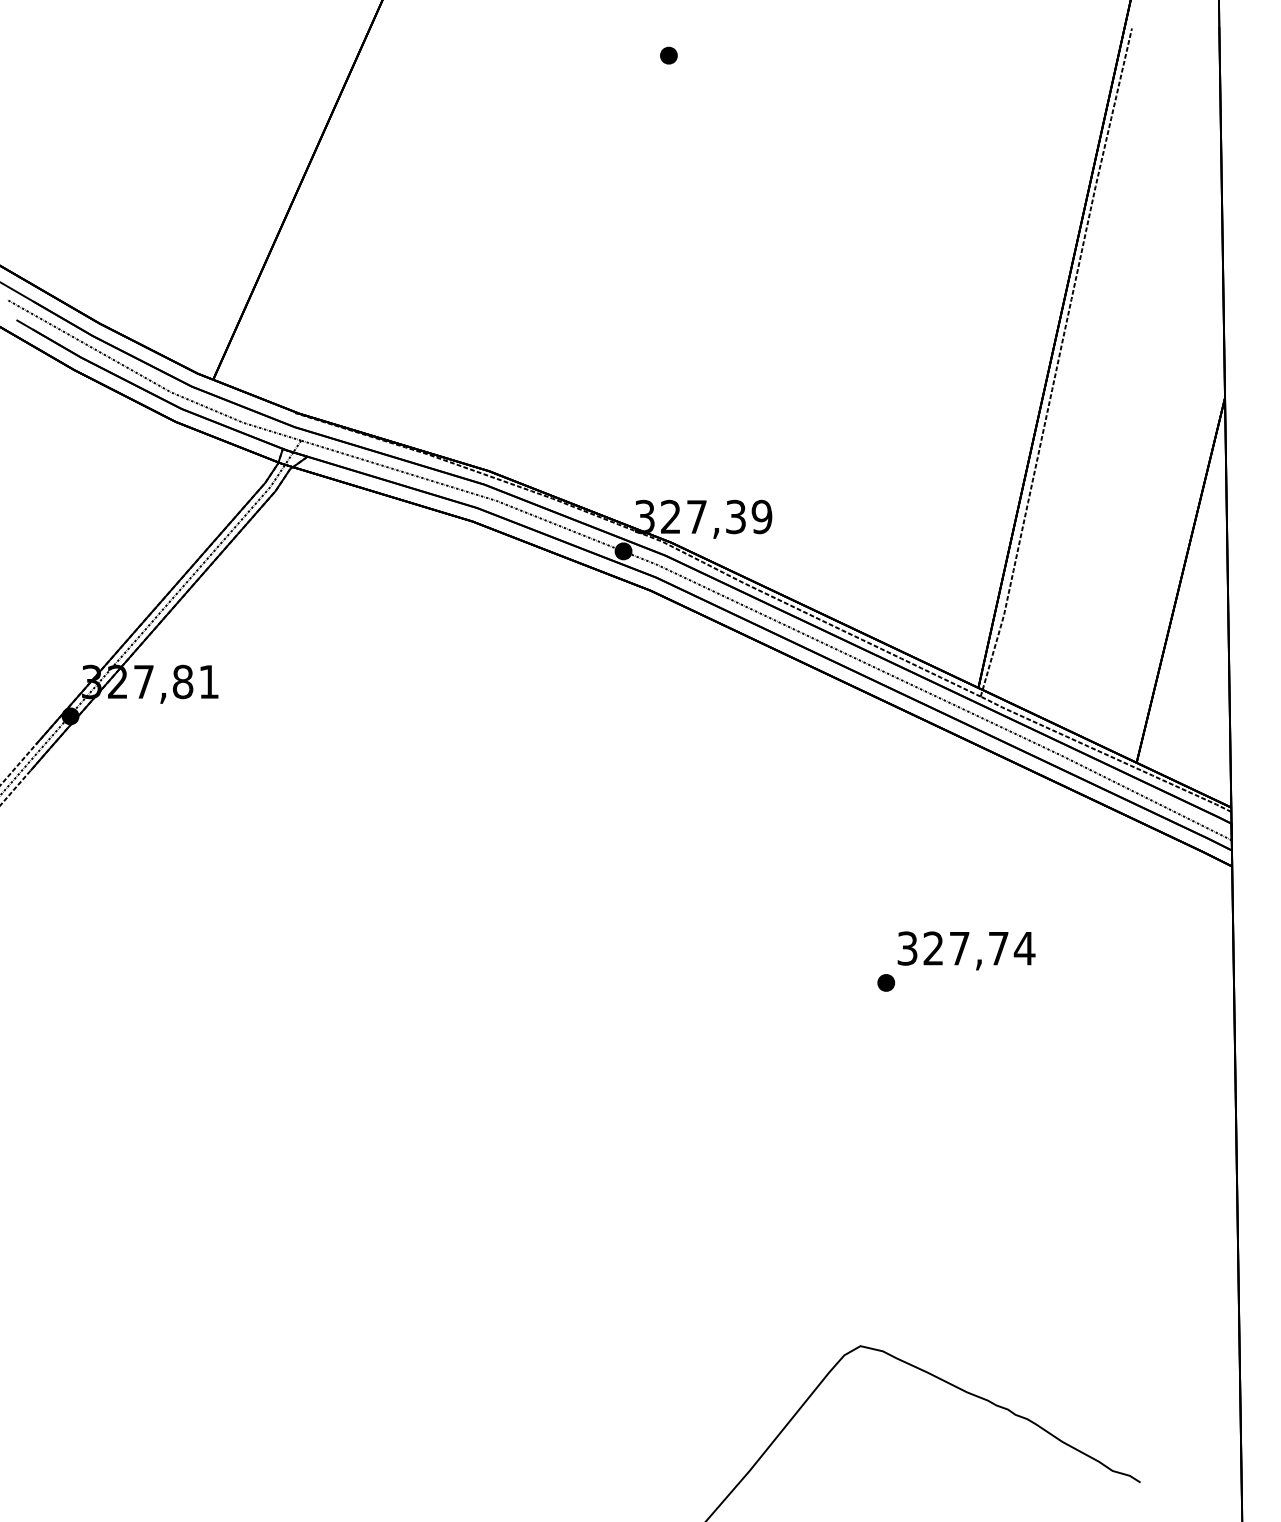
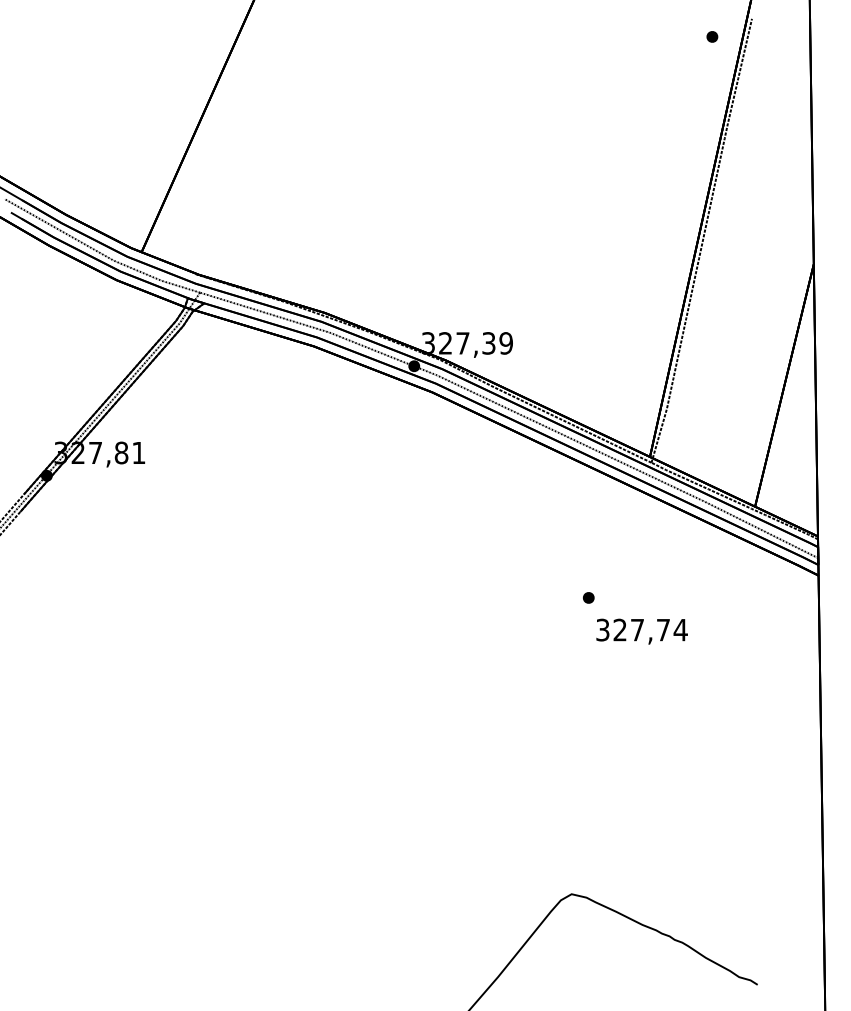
part: (669, 55) -> (712, 36), moved
part: (885, 982) -> (588, 597), moved

